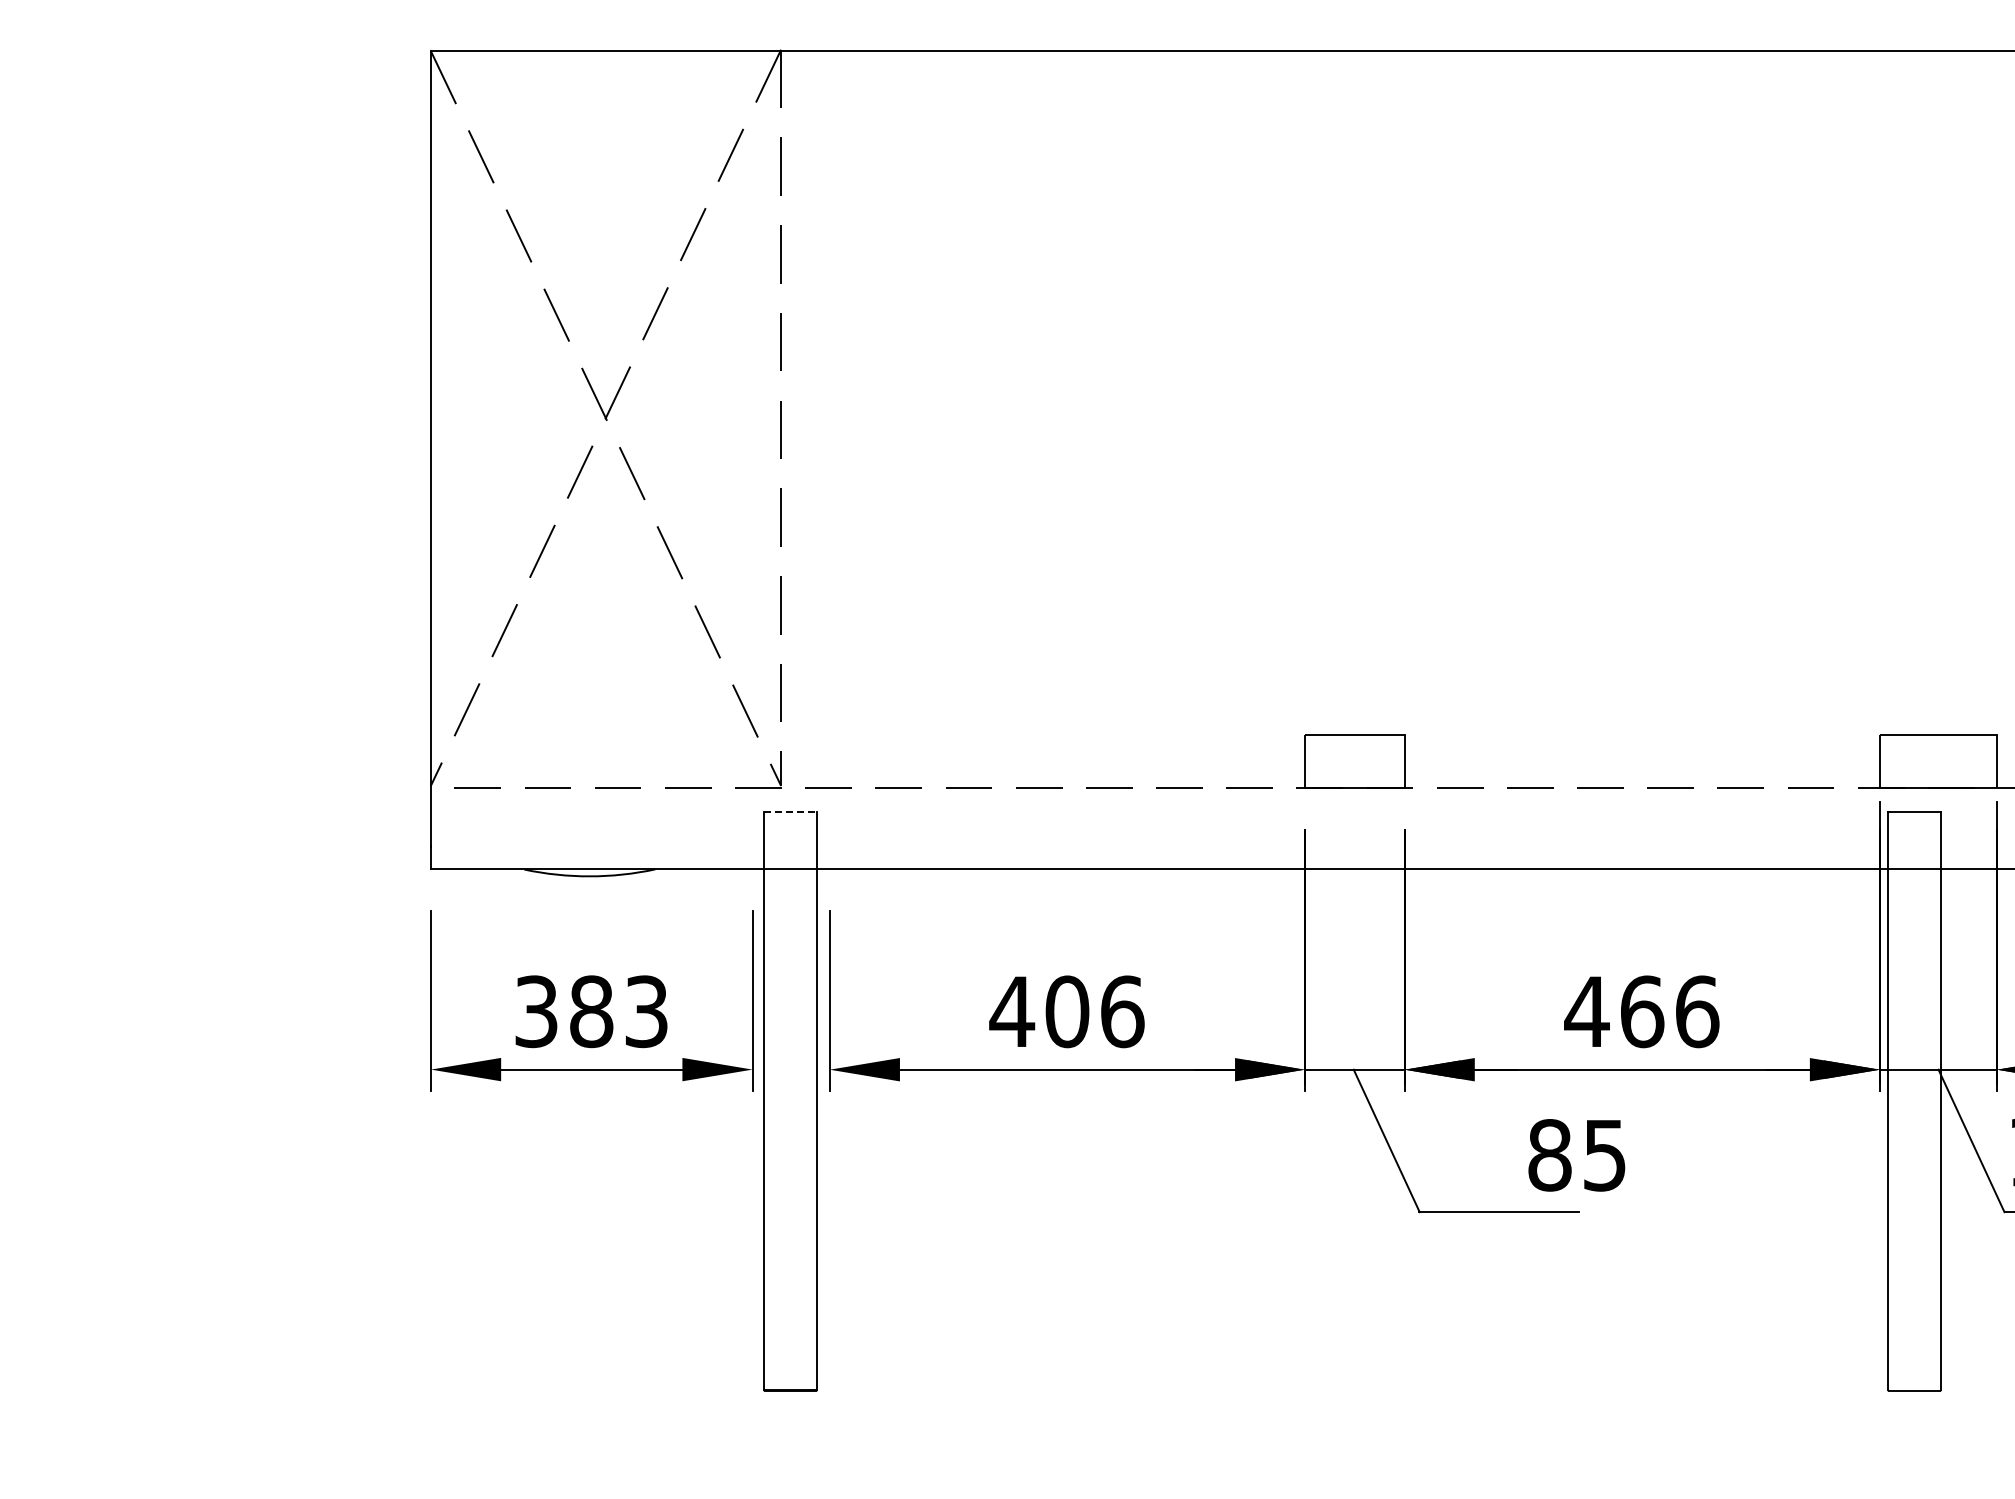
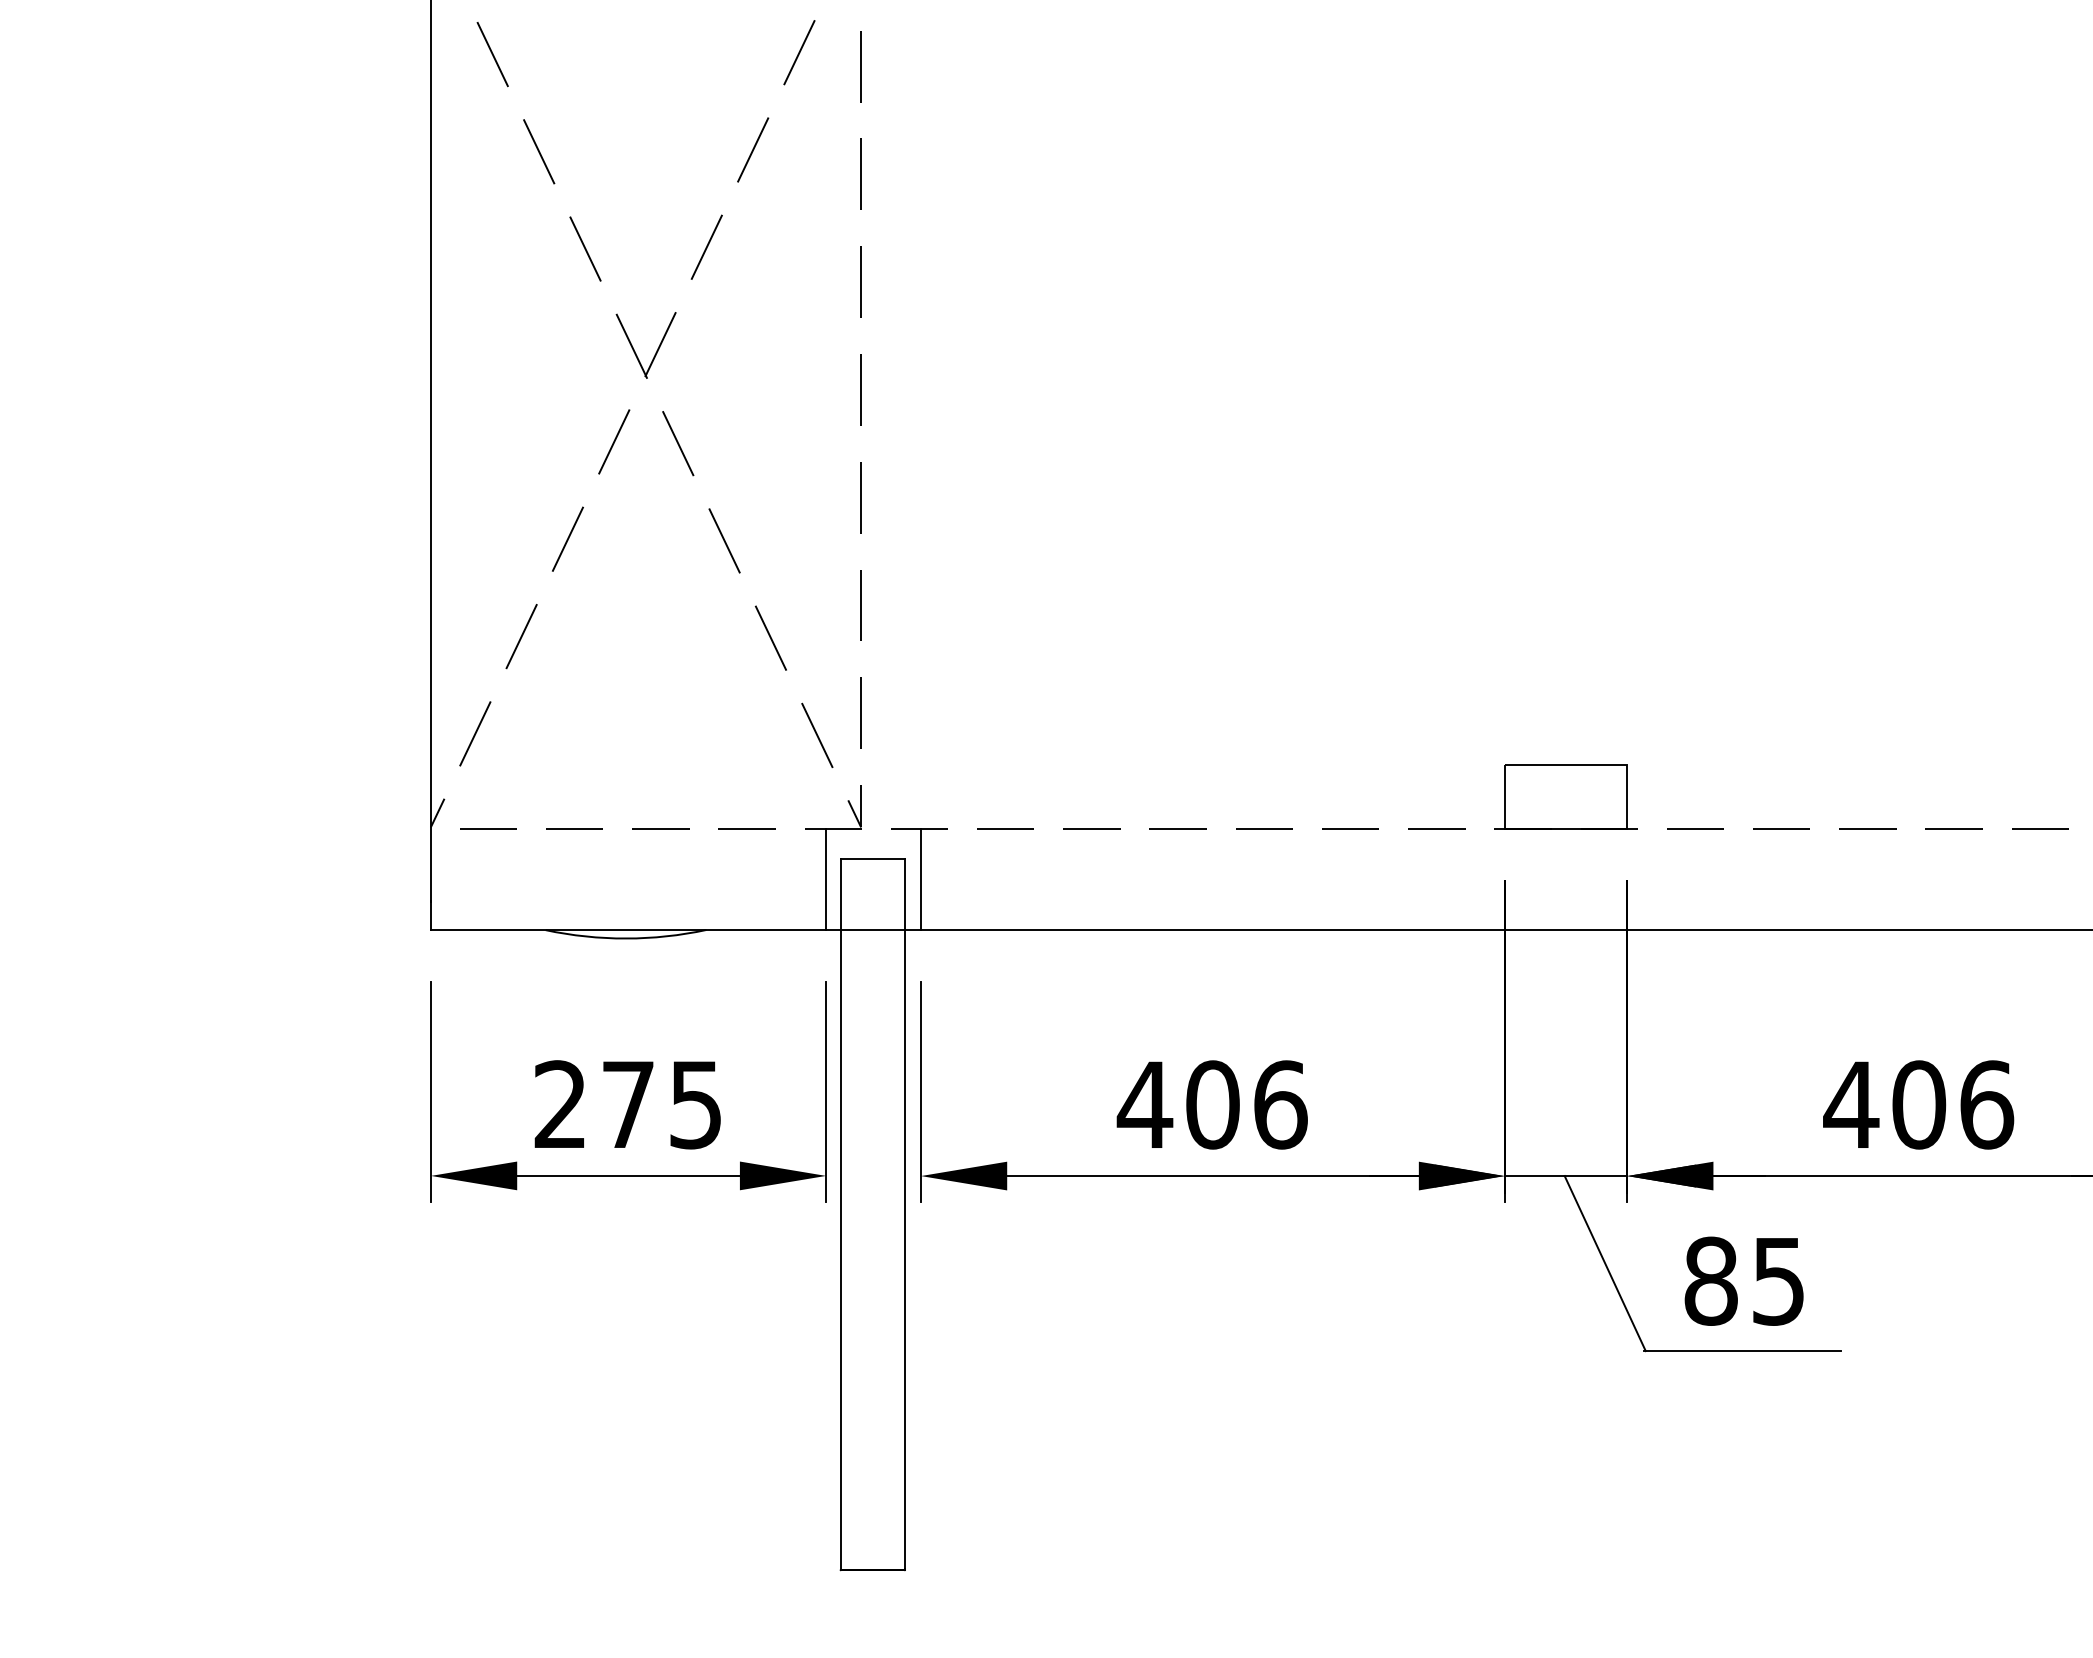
line: (791, 811) -> (873, 858), dashed -> solid
line: (752, 828) -> (826, 879), added
line: (829, 828) -> (920, 879), added
text: (591, 1011) -> (628, 1104), 383 -> 275
text: (1642, 1011) -> (1919, 1104), 466 -> 406
text: (1576, 1155) -> (1743, 1281), moved

